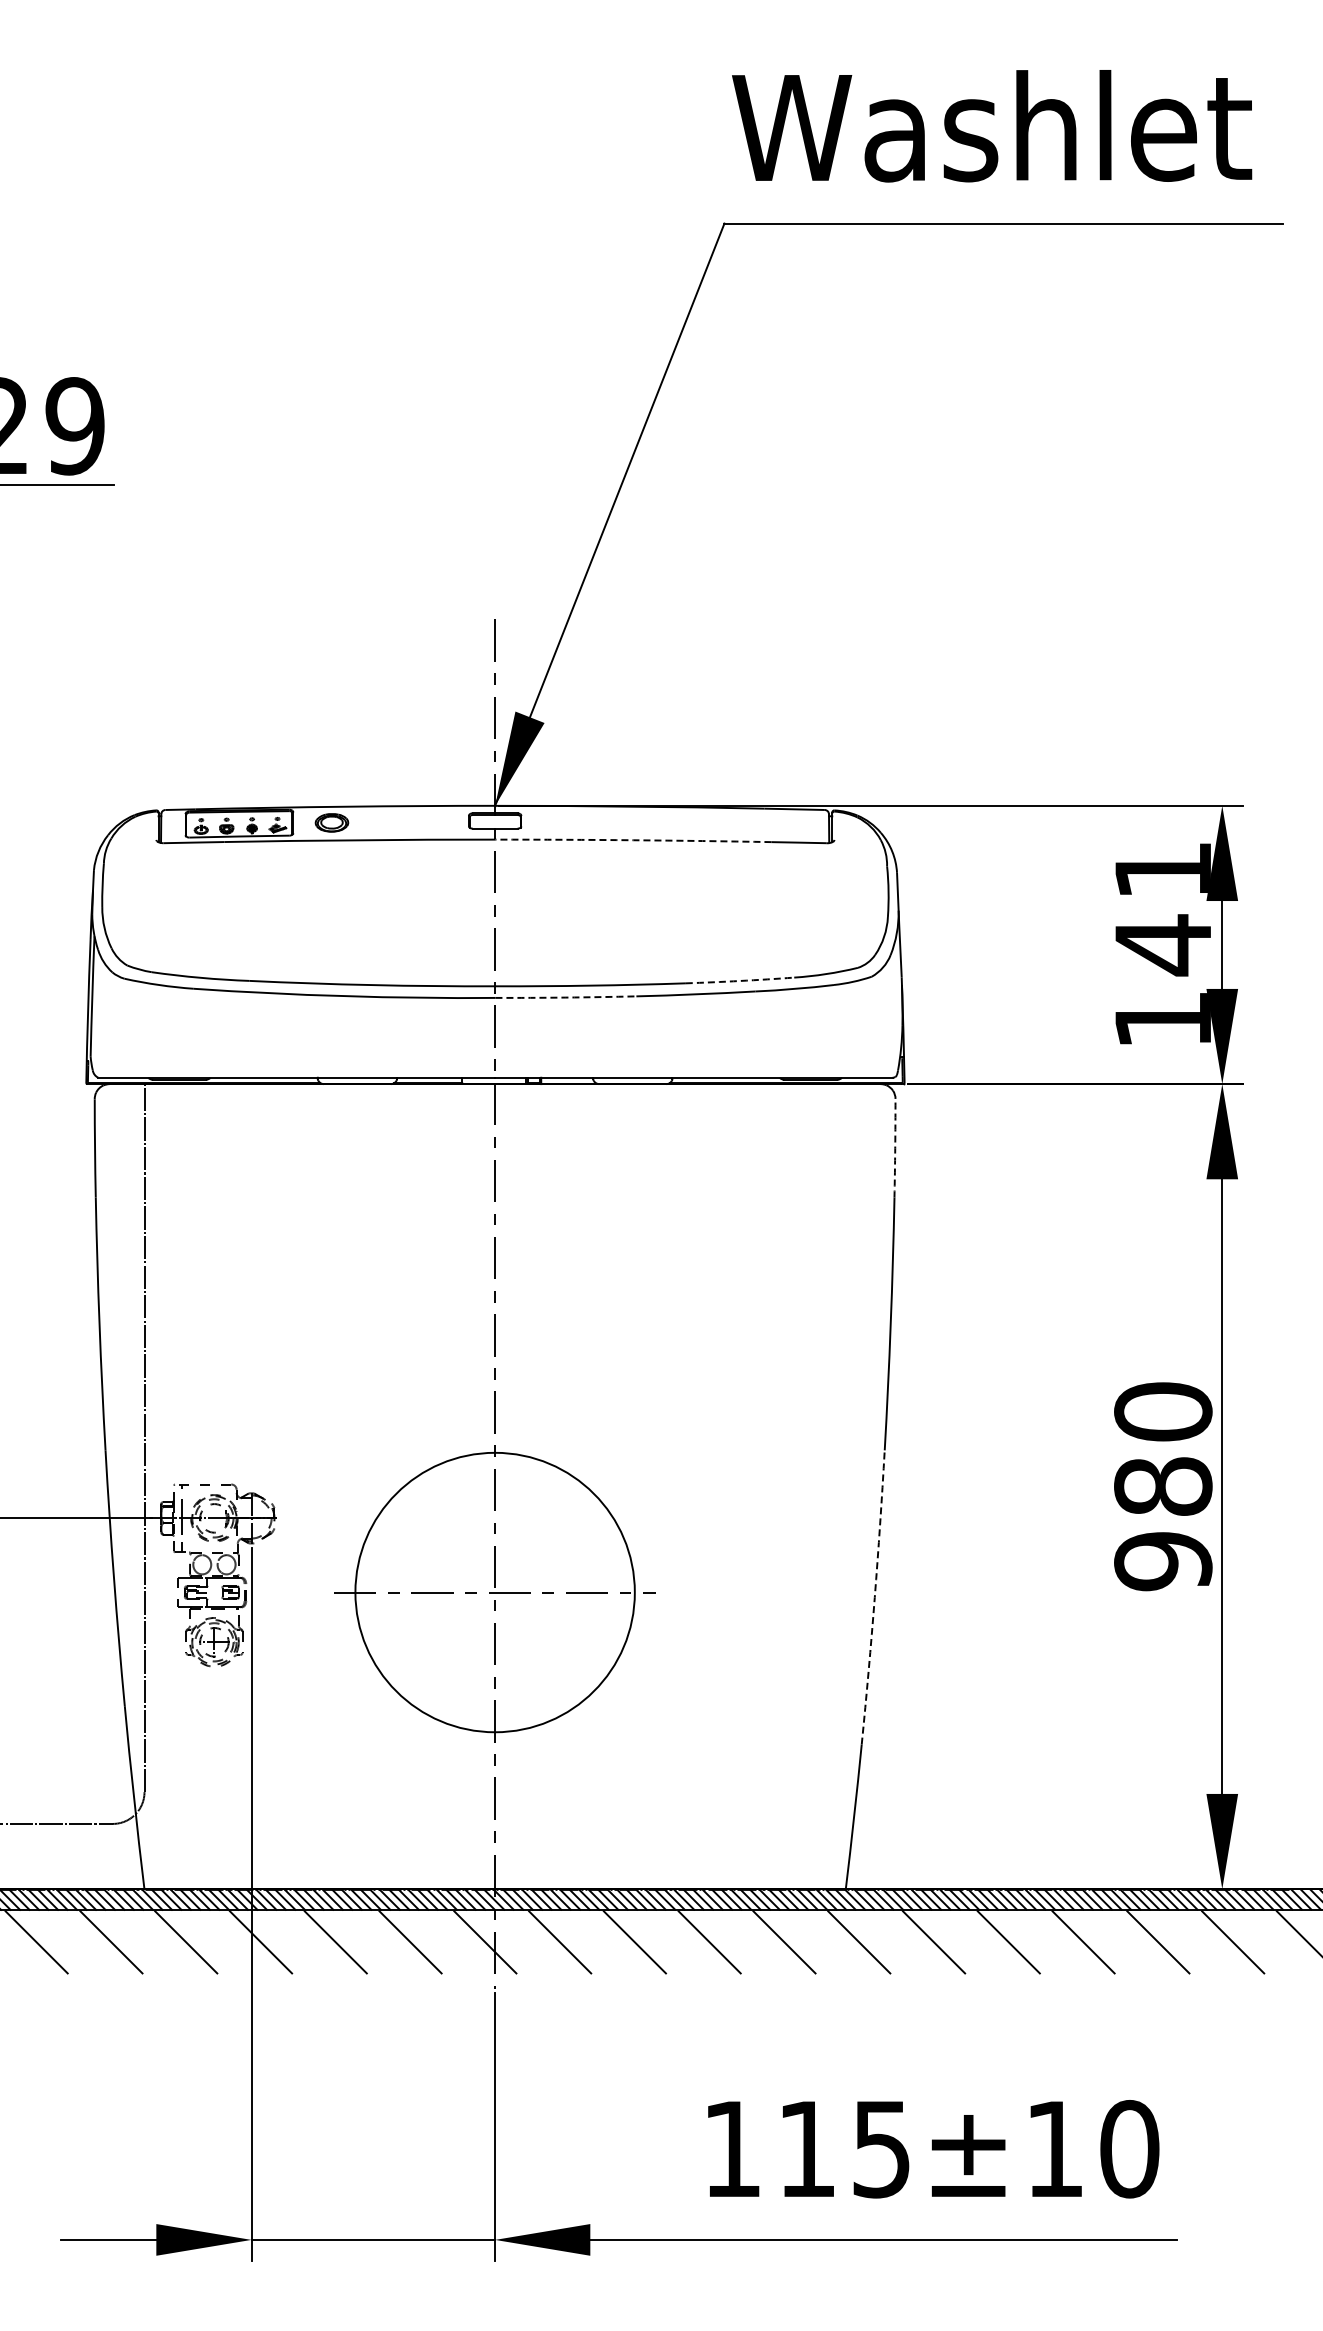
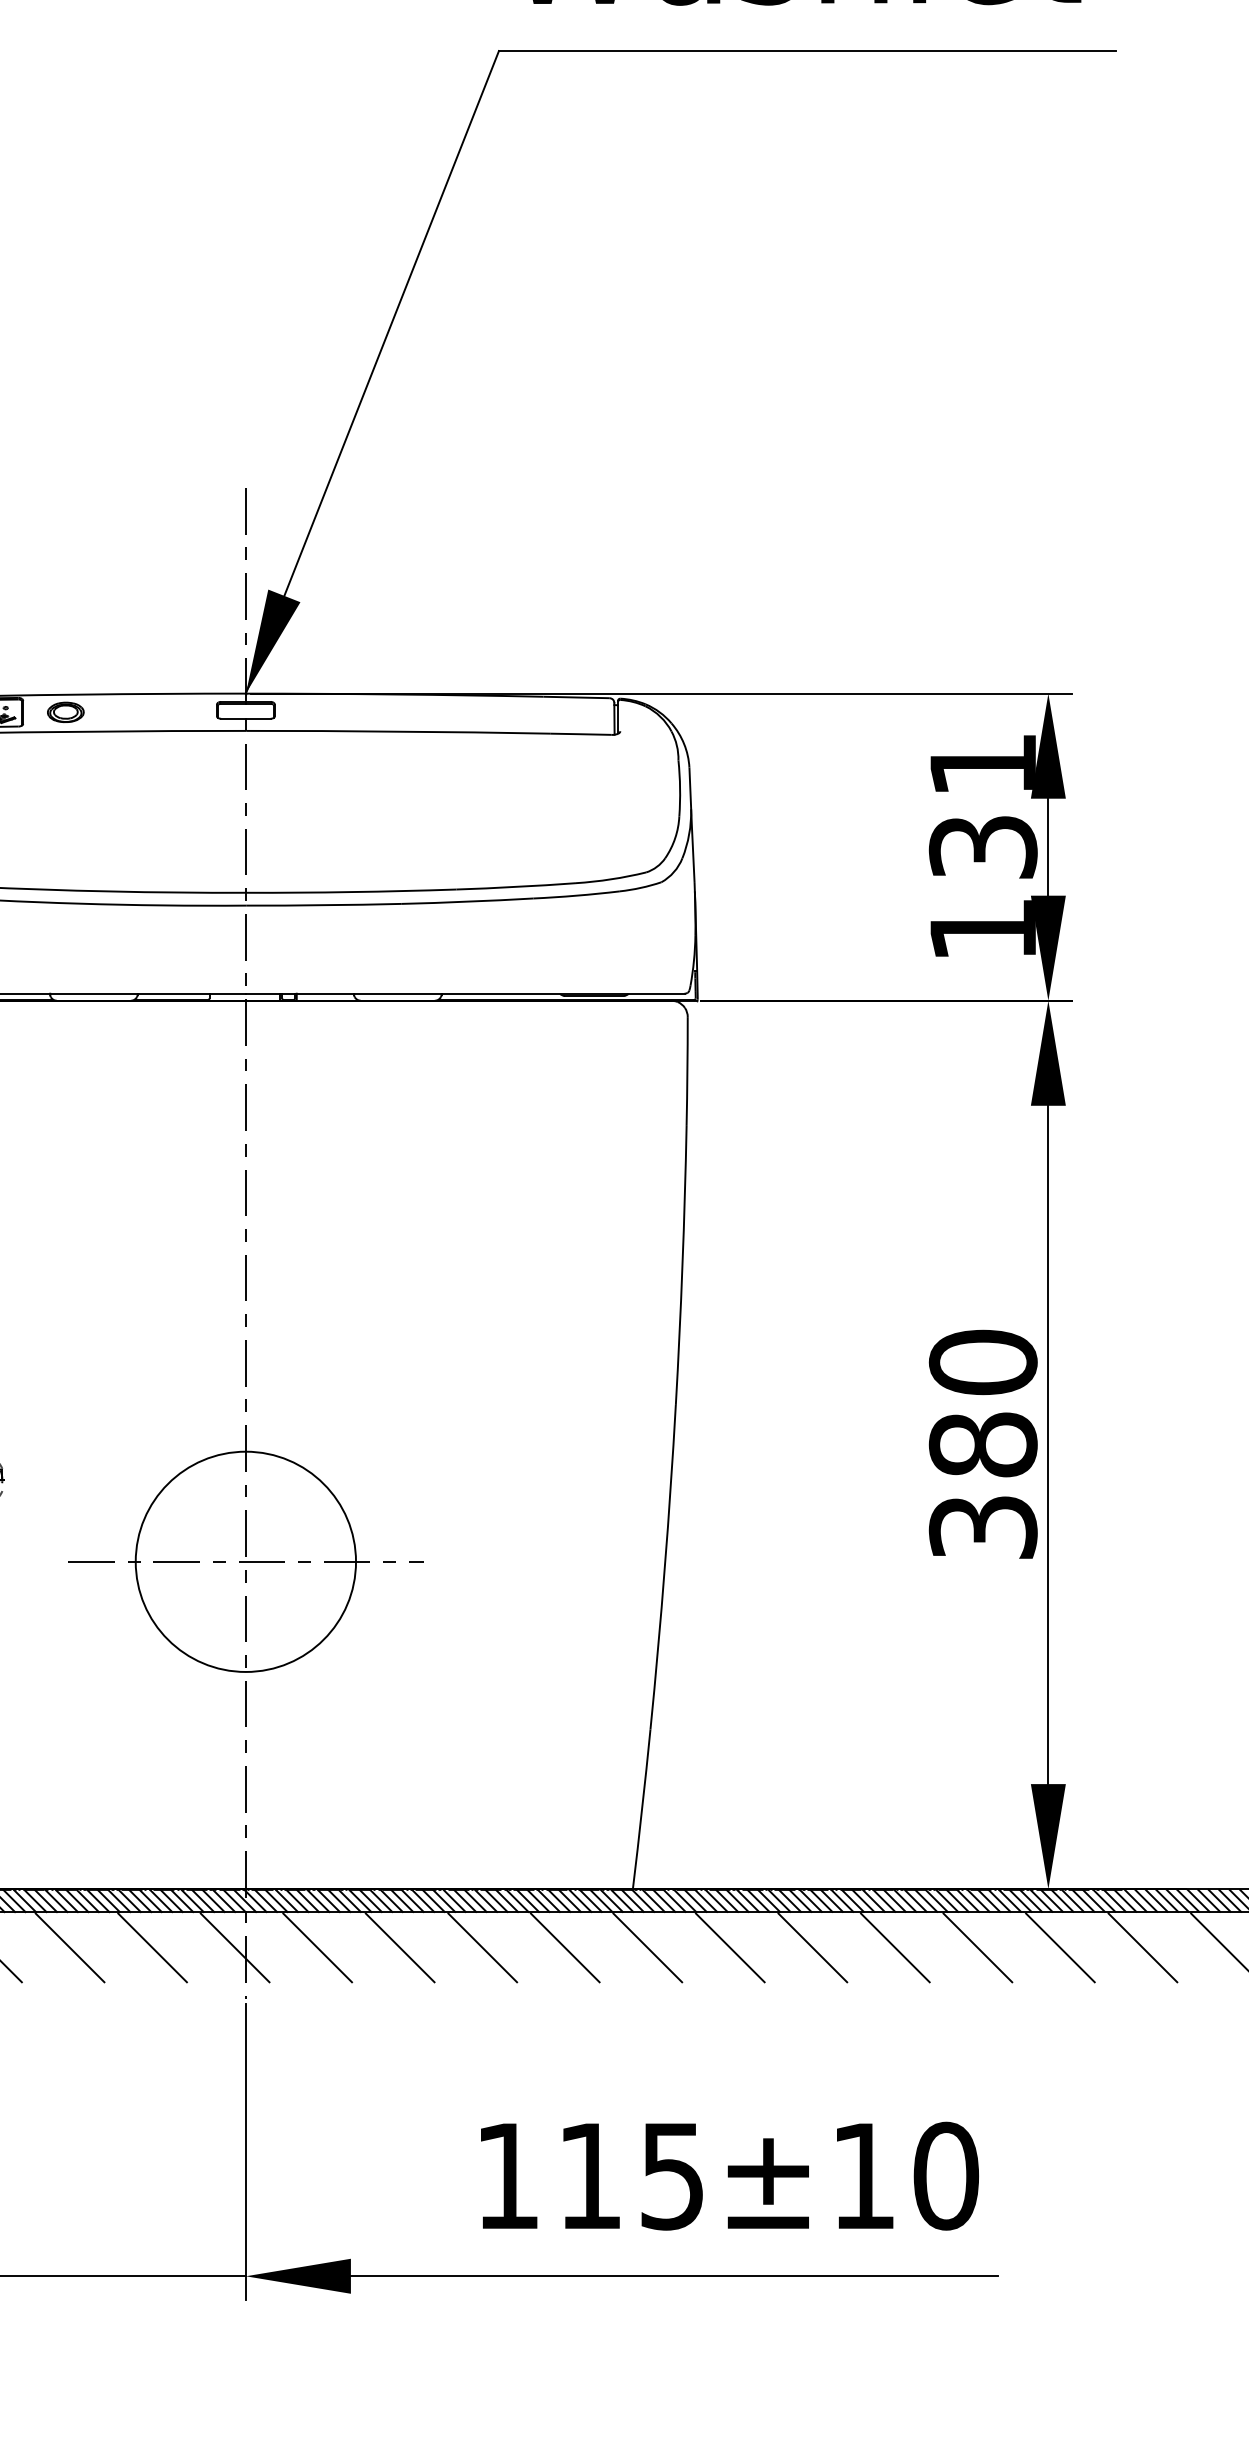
arc: (633, 840) -> (398, 731), dashed -> solid
text: (1163, 945) -> (983, 847), 141 -> 131
arc: (740, 980) -> (516, 886), dashed -> solid
arc: (565, 997) -> (323, 905), dashed -> solid
arc: (895, 1148) -> (687, 1071), dashed -> solid
text: (1163, 1561) -> (983, 1527), 980 -> 380
circle: (494, 1592) -> (245, 1561), size x0.71
arc: (874, 1597) -> (664, 1567), dashed -> solid

